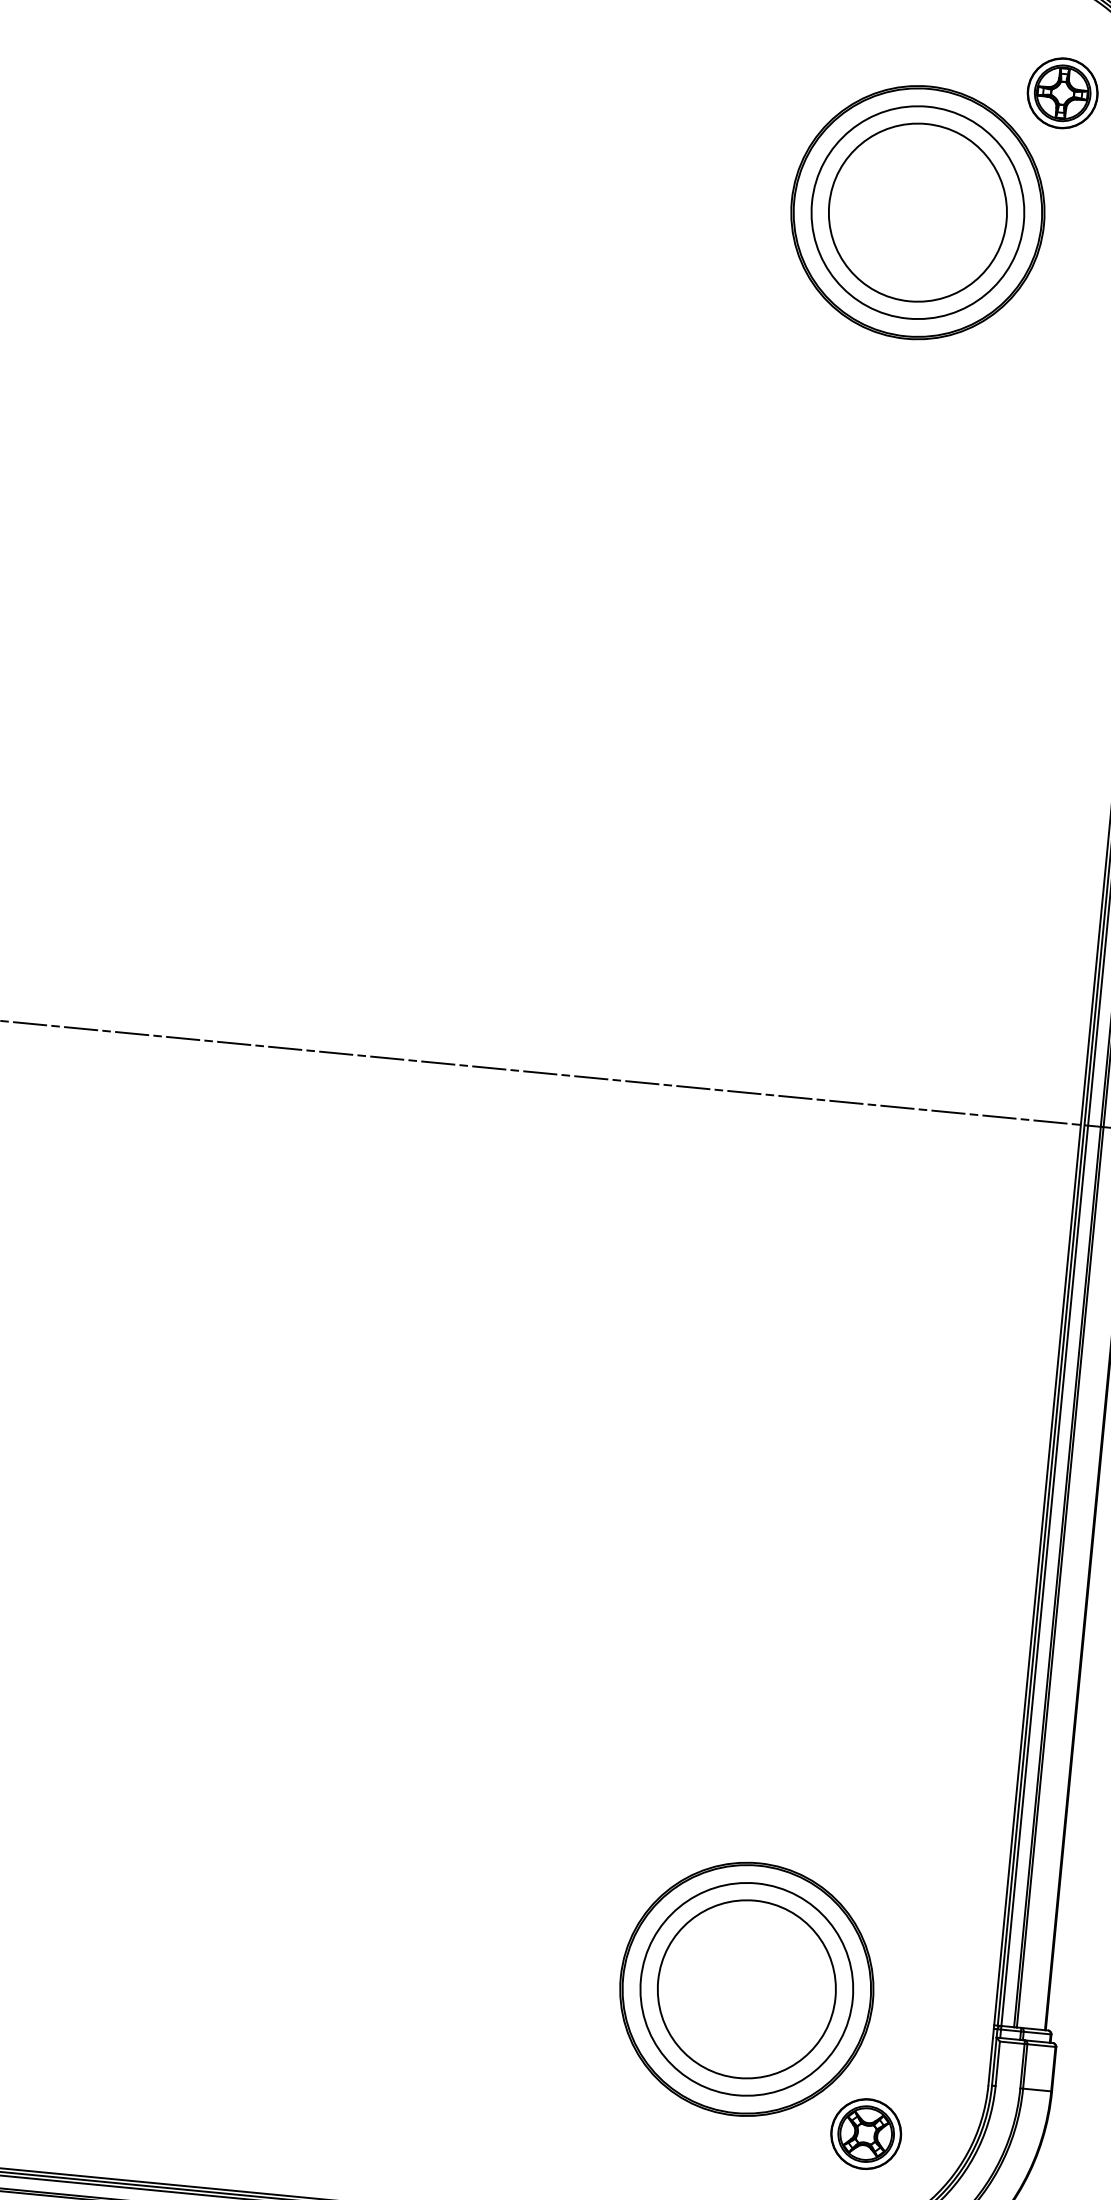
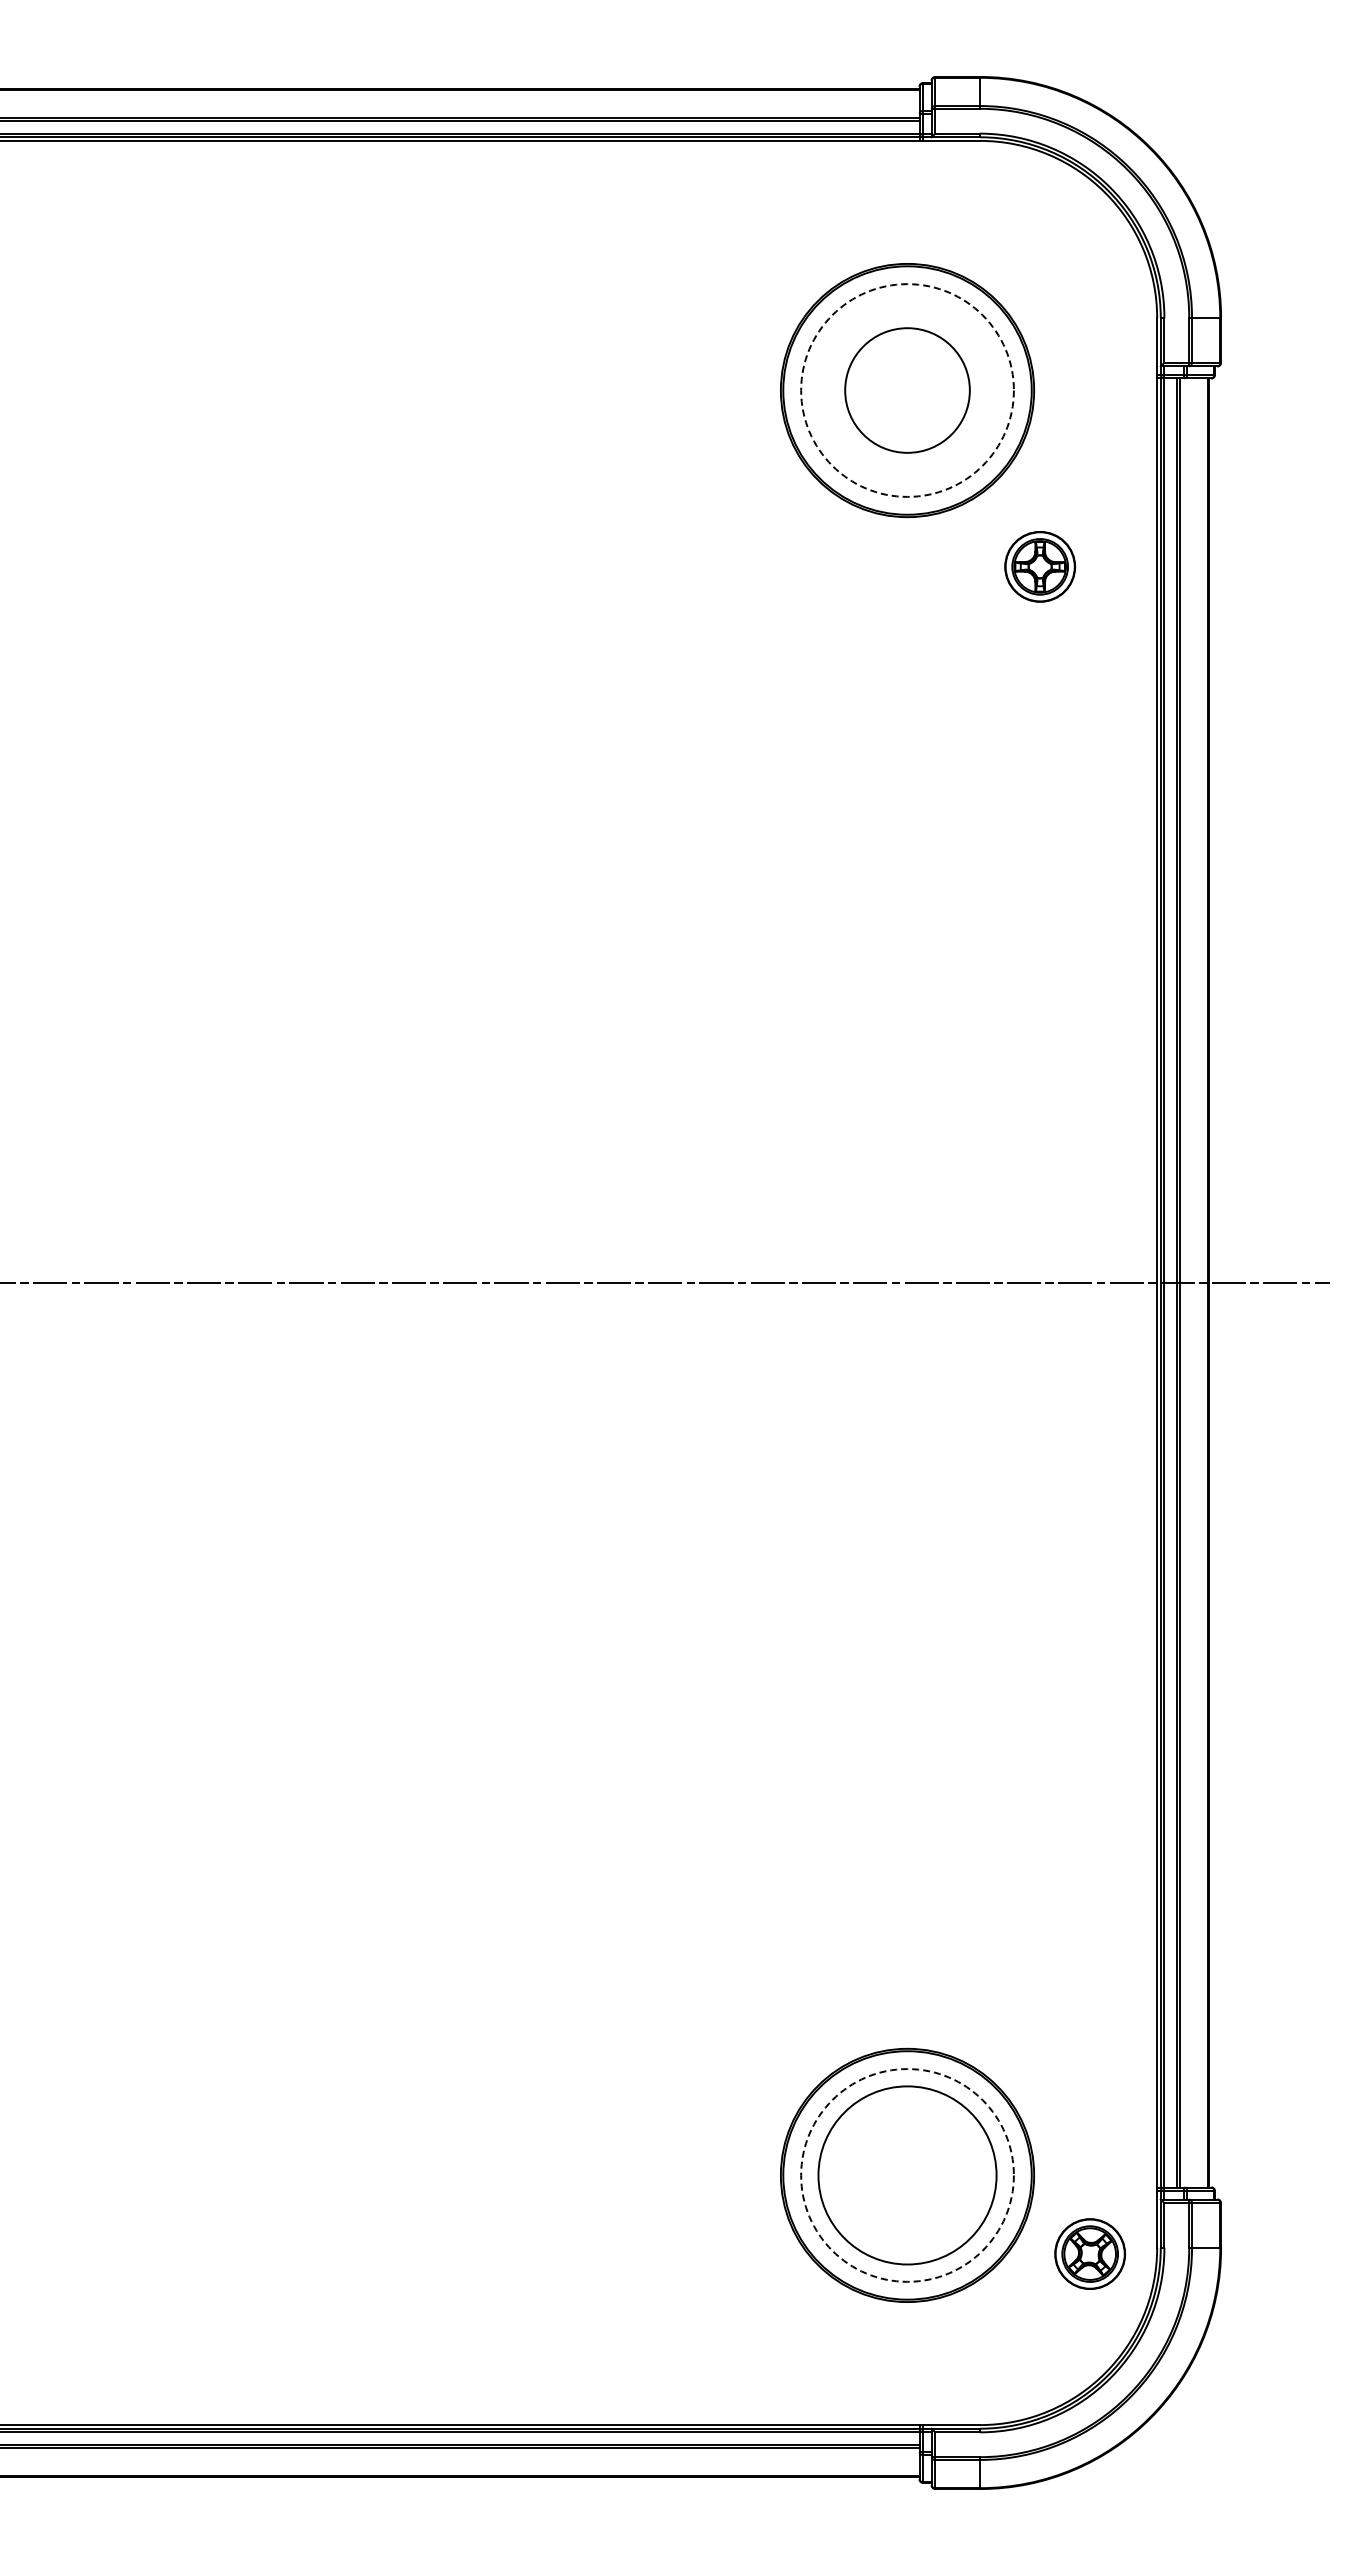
part: (1062, 92) -> (1039, 566), moved
circle: (917, 212) -> (907, 390), size x0.7
circle: (917, 212) -> (907, 390), solid -> dashed
circle: (746, 1989) -> (907, 2175), solid -> dashed
part: (865, 2133) -> (1089, 2253), moved

